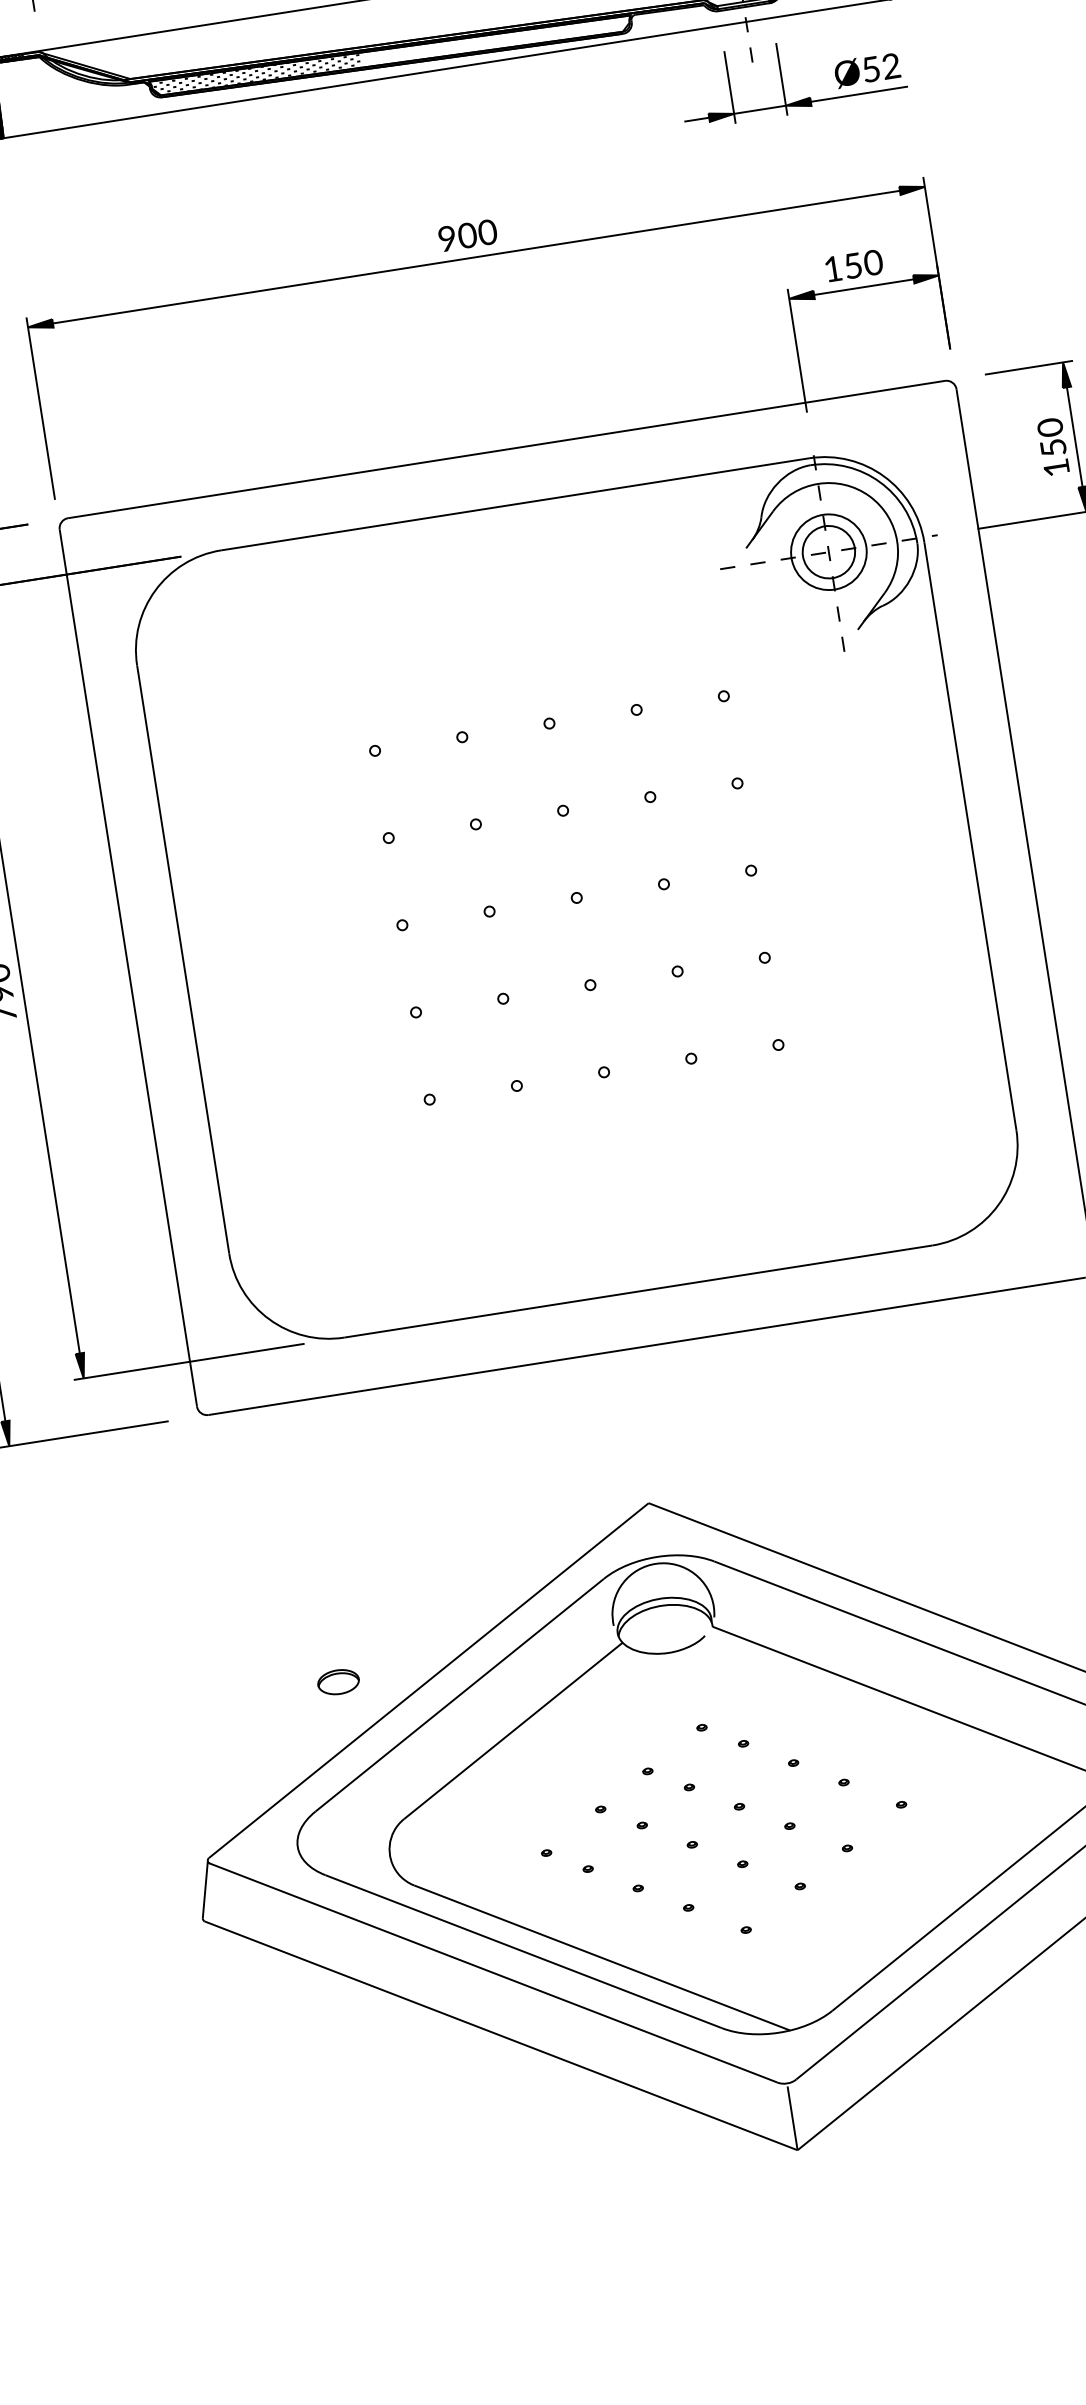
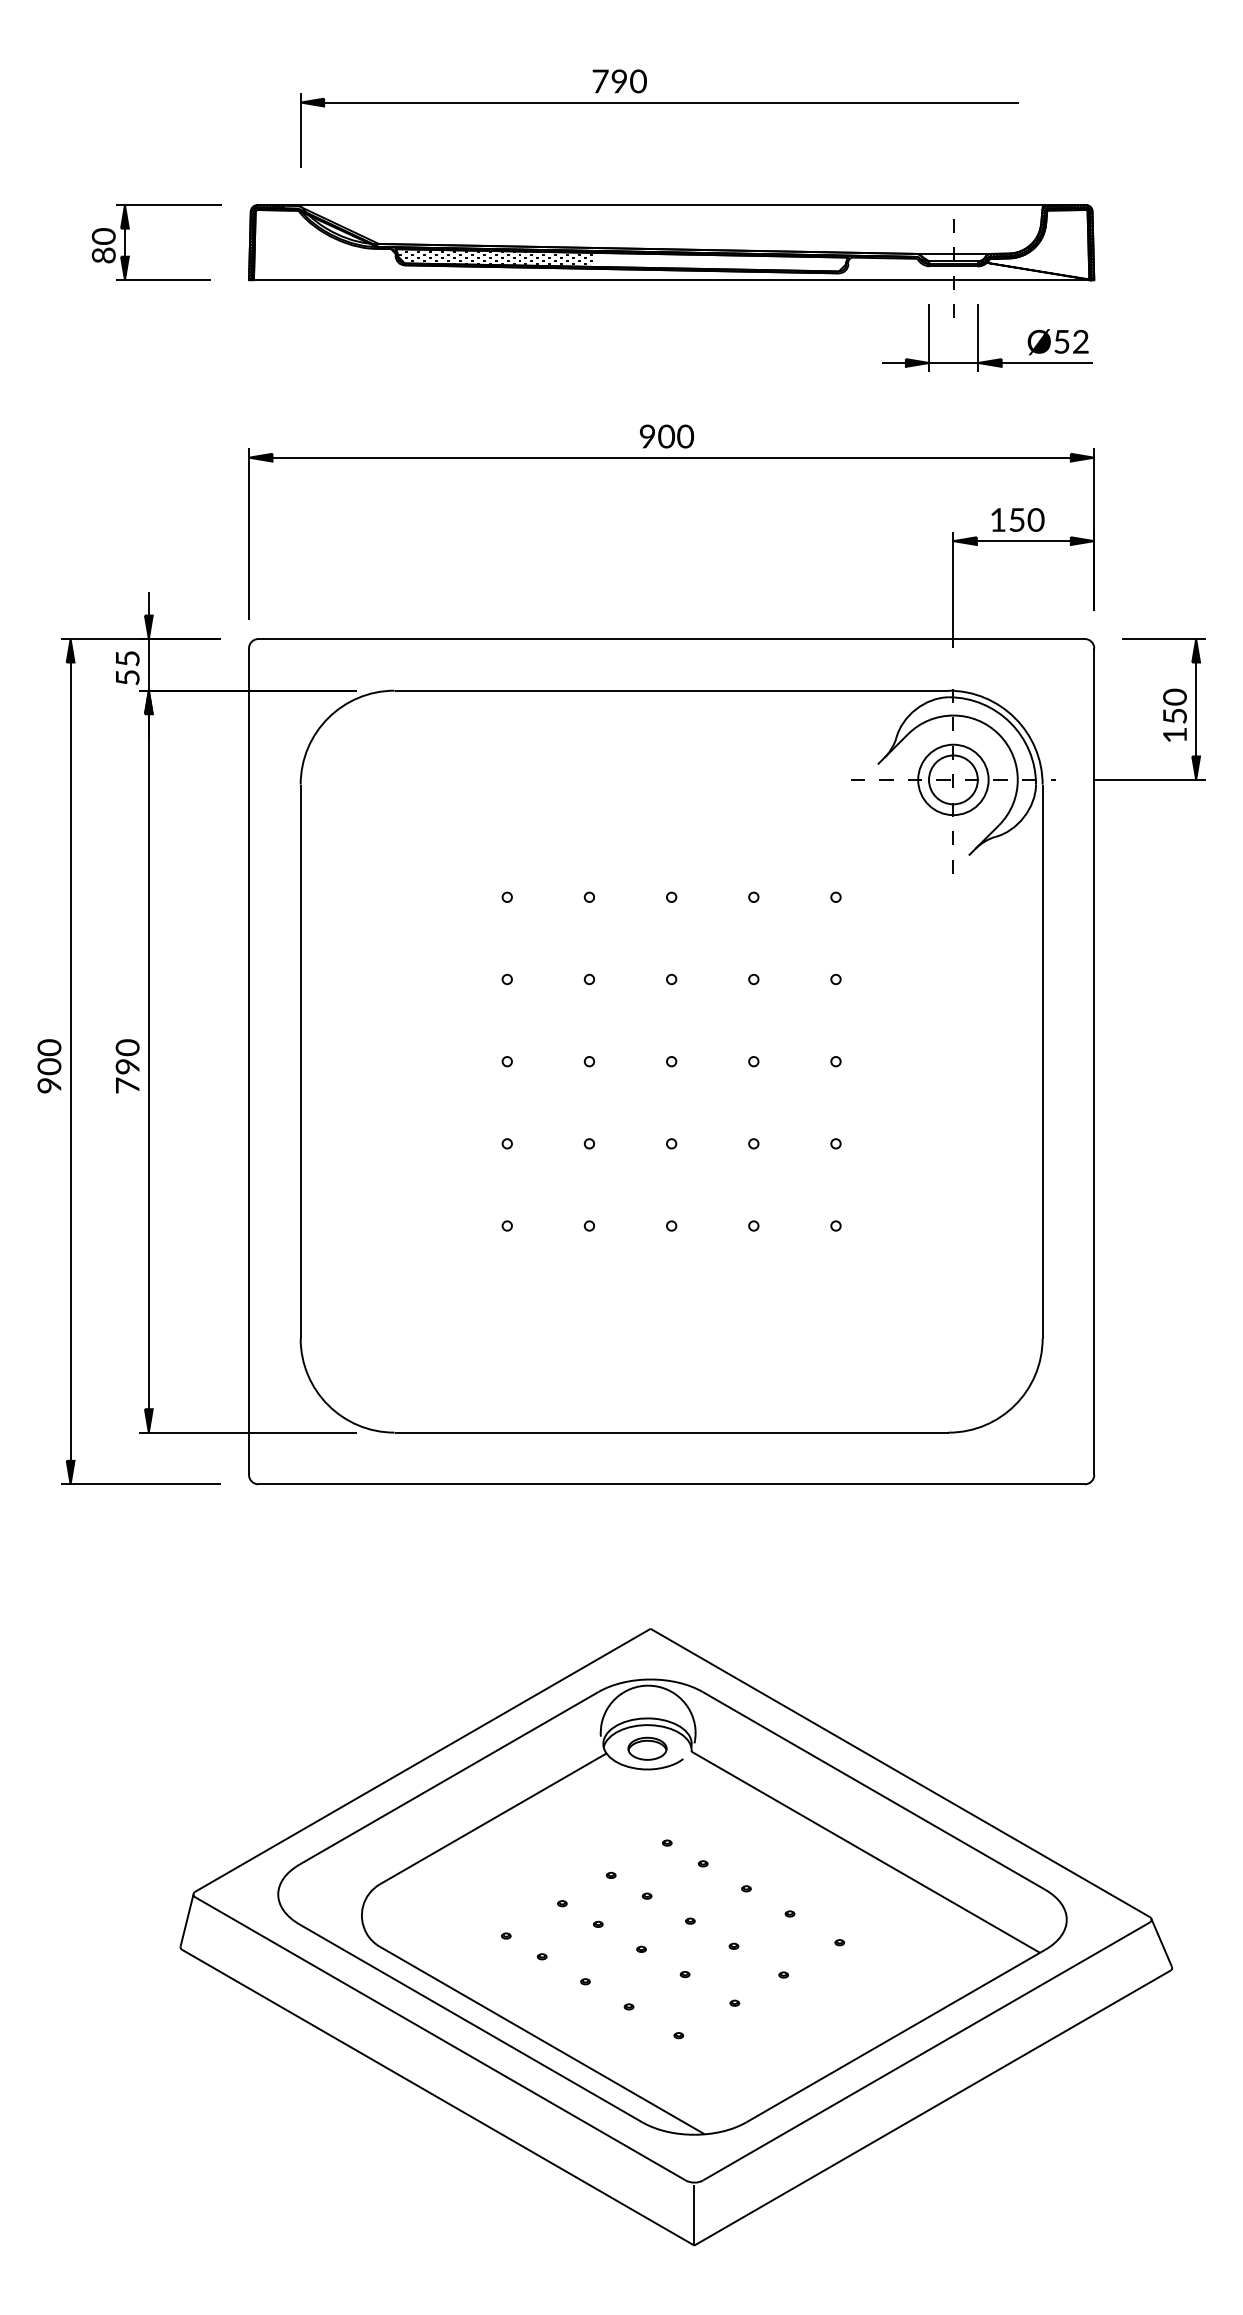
part: (338, 1681) -> (647, 1748), moved

